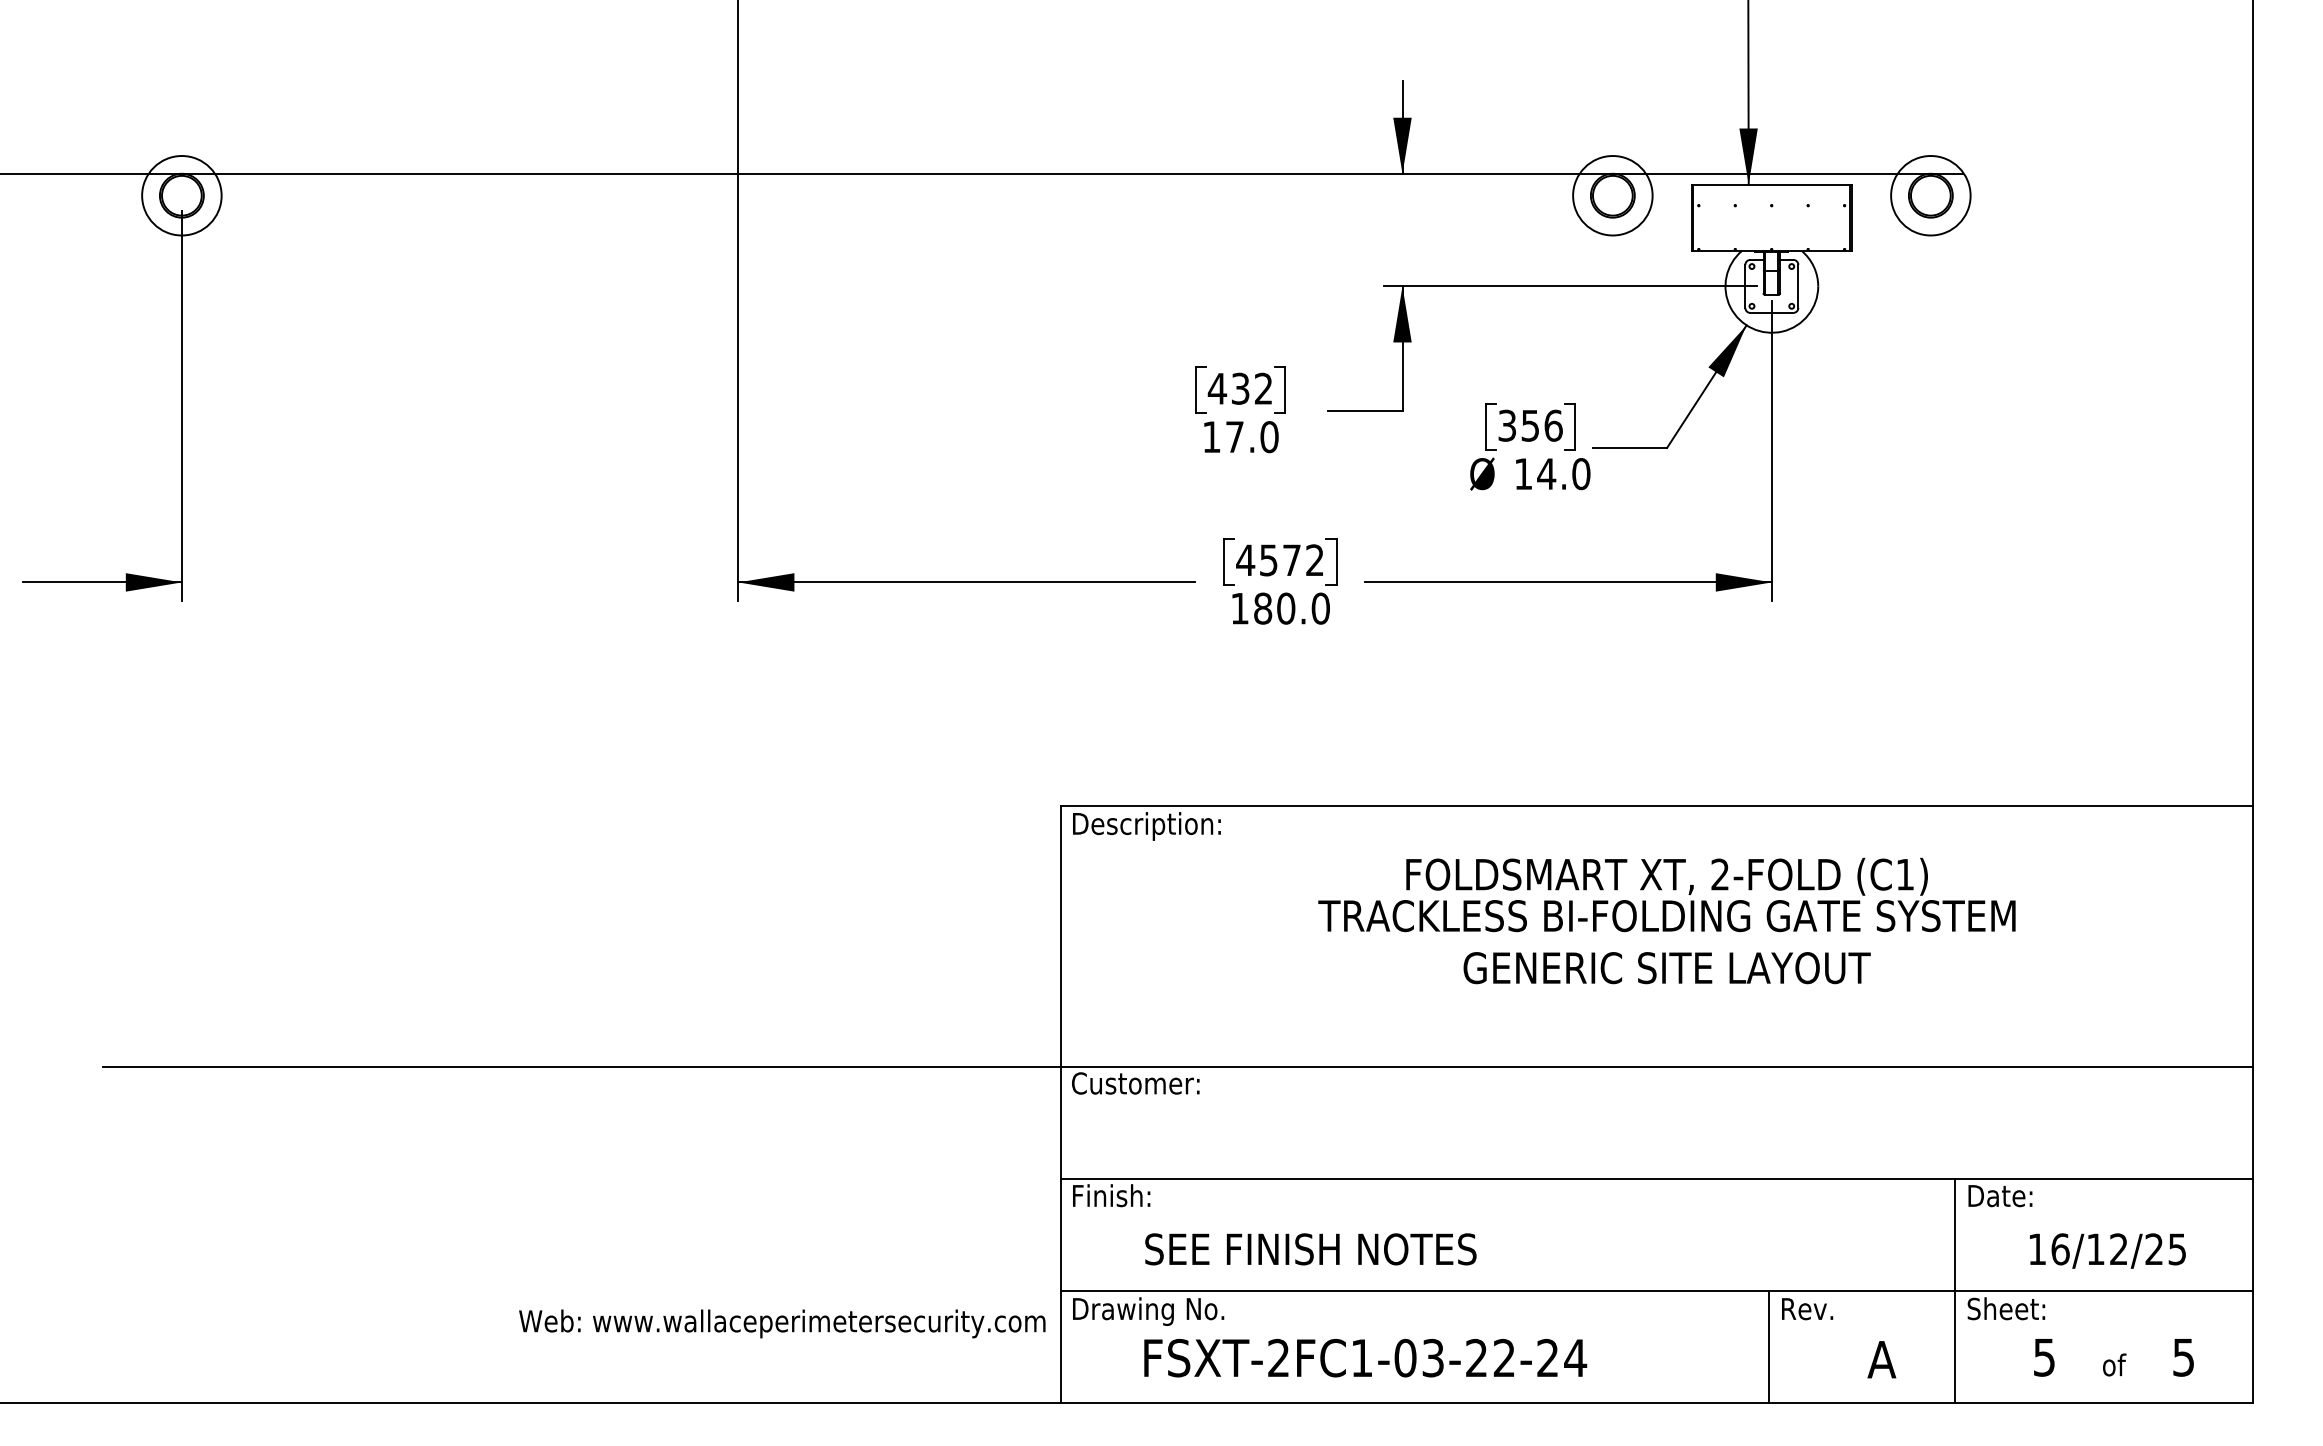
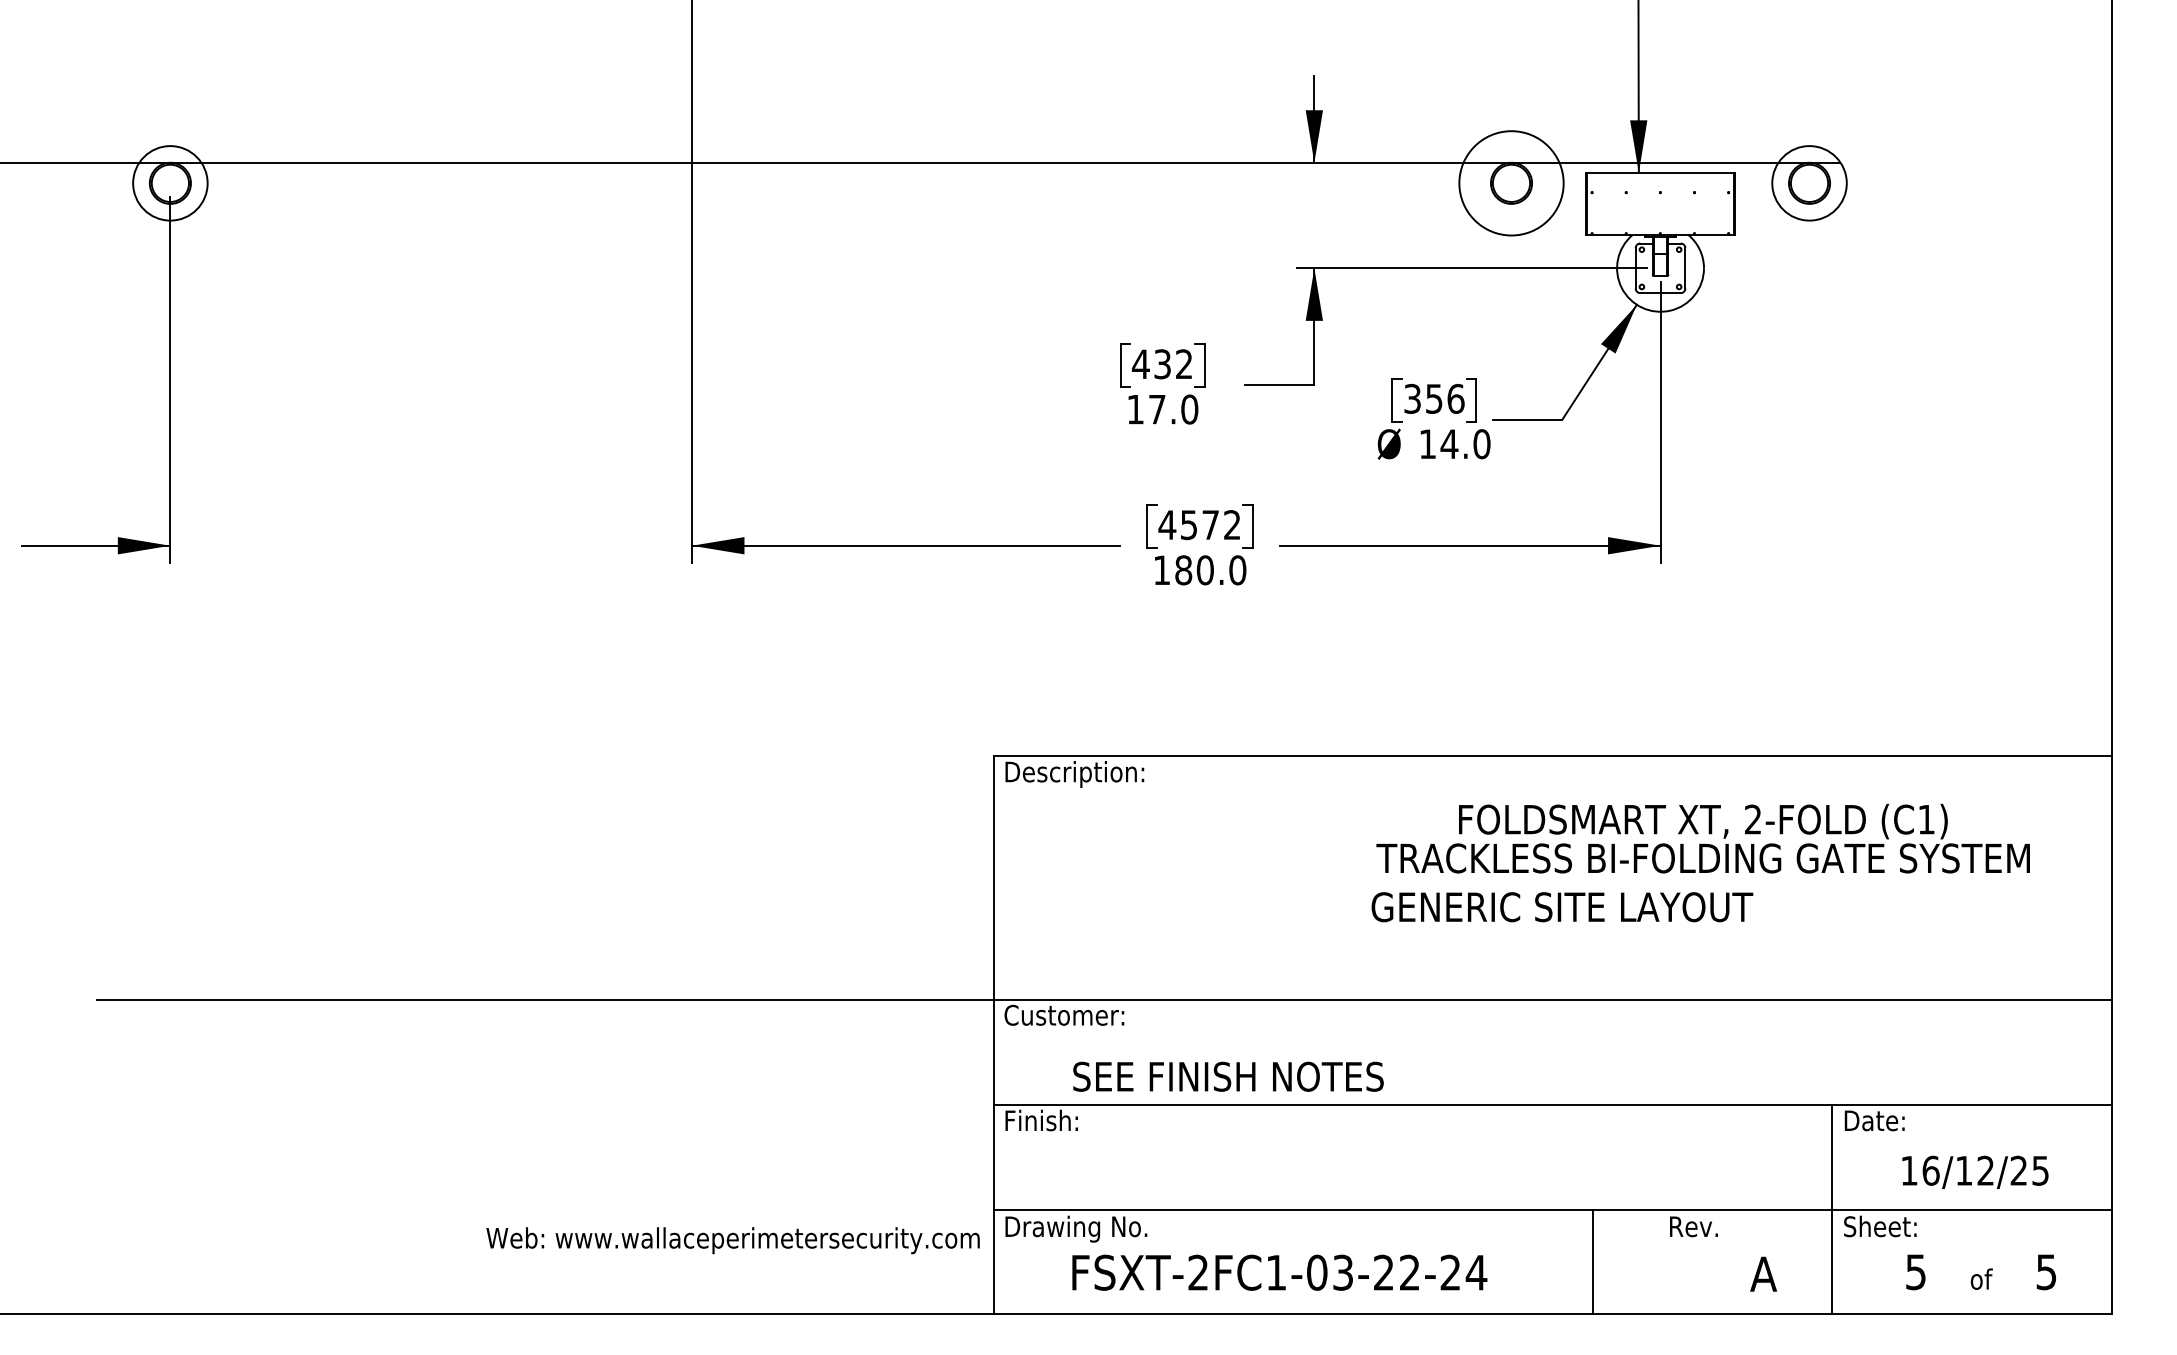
circle: (1612, 195) -> (1511, 183), size x1.4
text: (1666, 894) -> (1702, 838), moved
text: (1310, 1249) -> (1228, 1076), moved
line: (1768, 1346) -> (1592, 1261), moved

